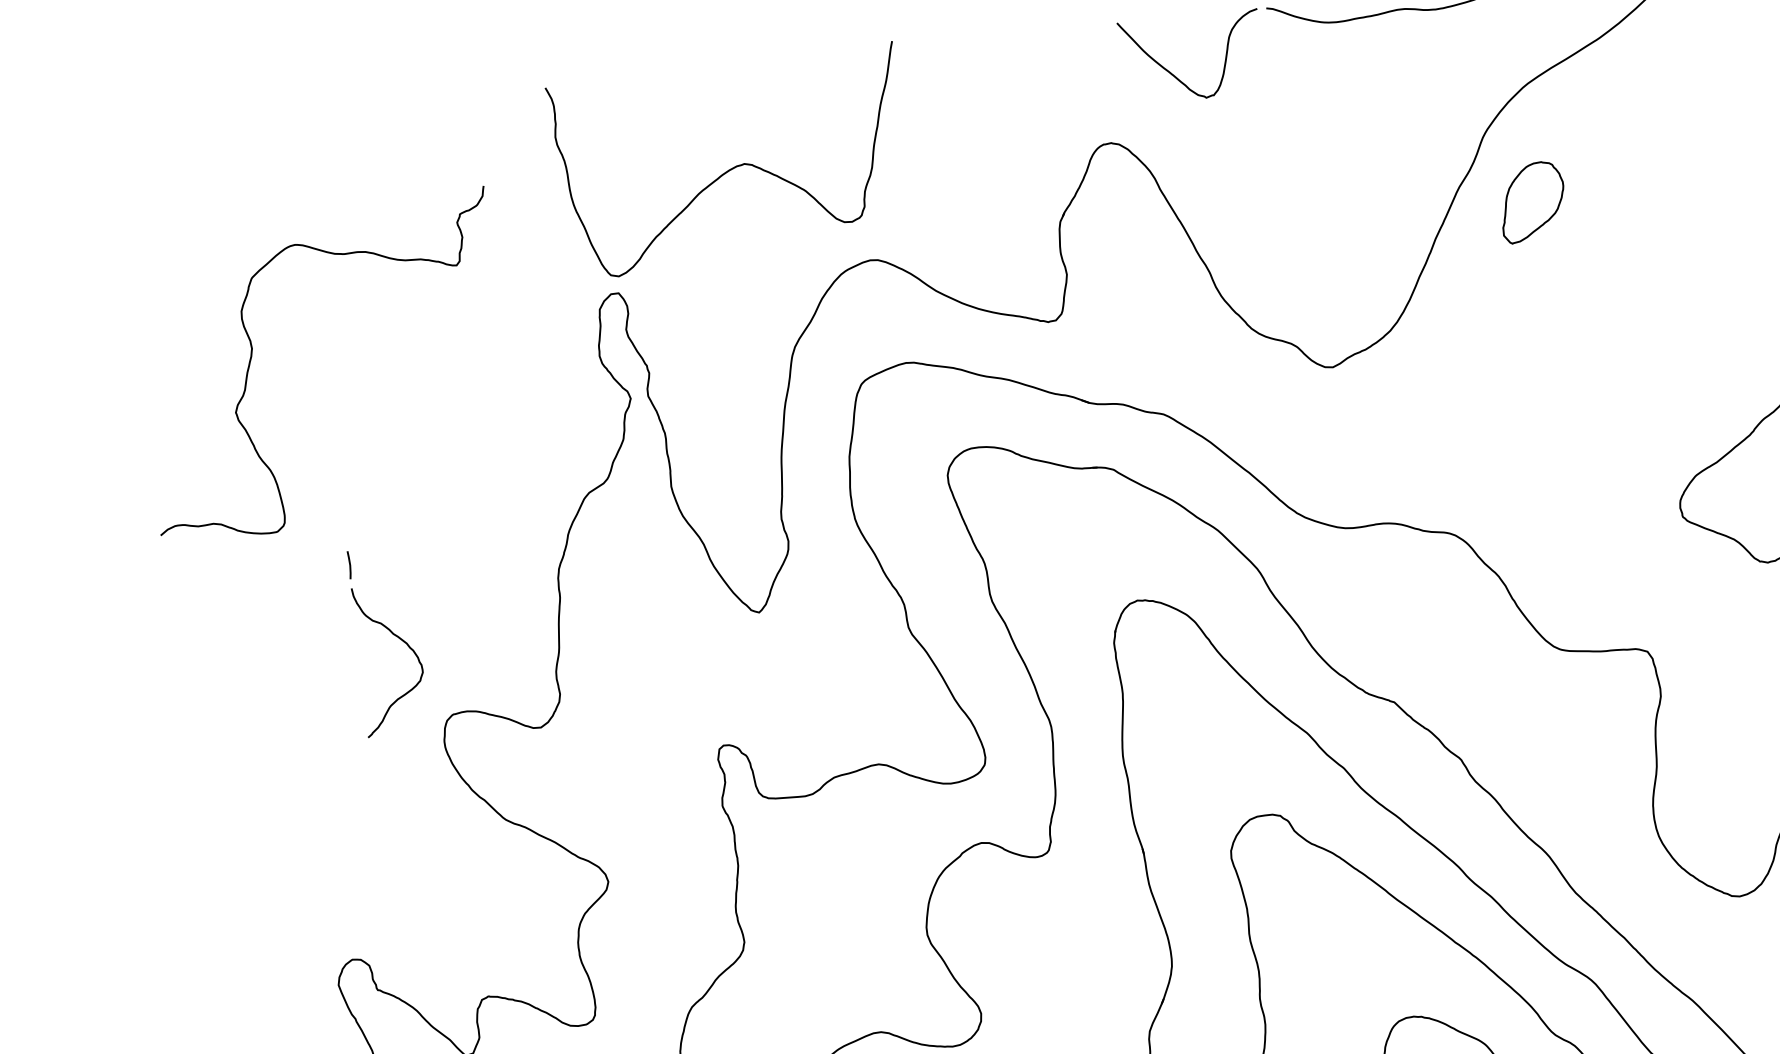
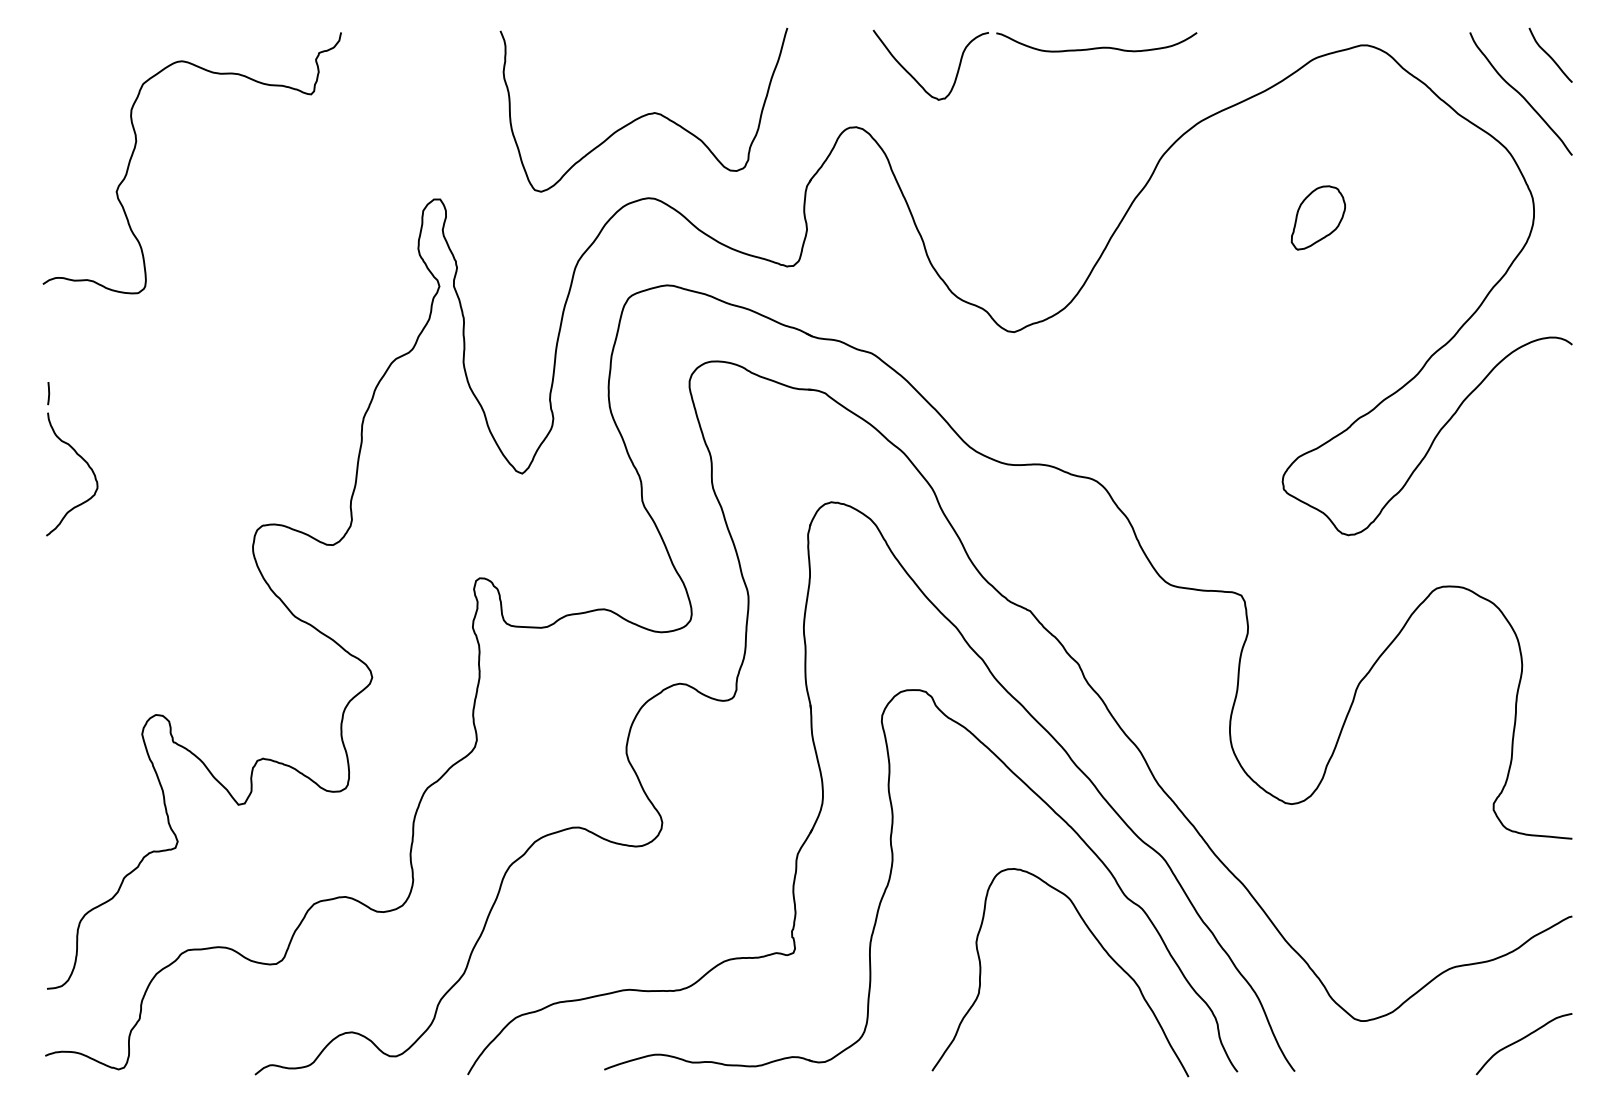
curve: (734, 165) -> (646, 113), moved
part: (1531, 201) -> (1317, 217), moved
curve: (252, 358) -> (135, 149), moved
part: (392, 634) -> (76, 454), moved

